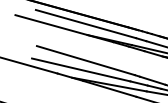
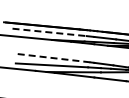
line: (87, 24) -> (50, 32), solid -> dashed
line: (86, 61) -> (54, 58), solid -> dashed

